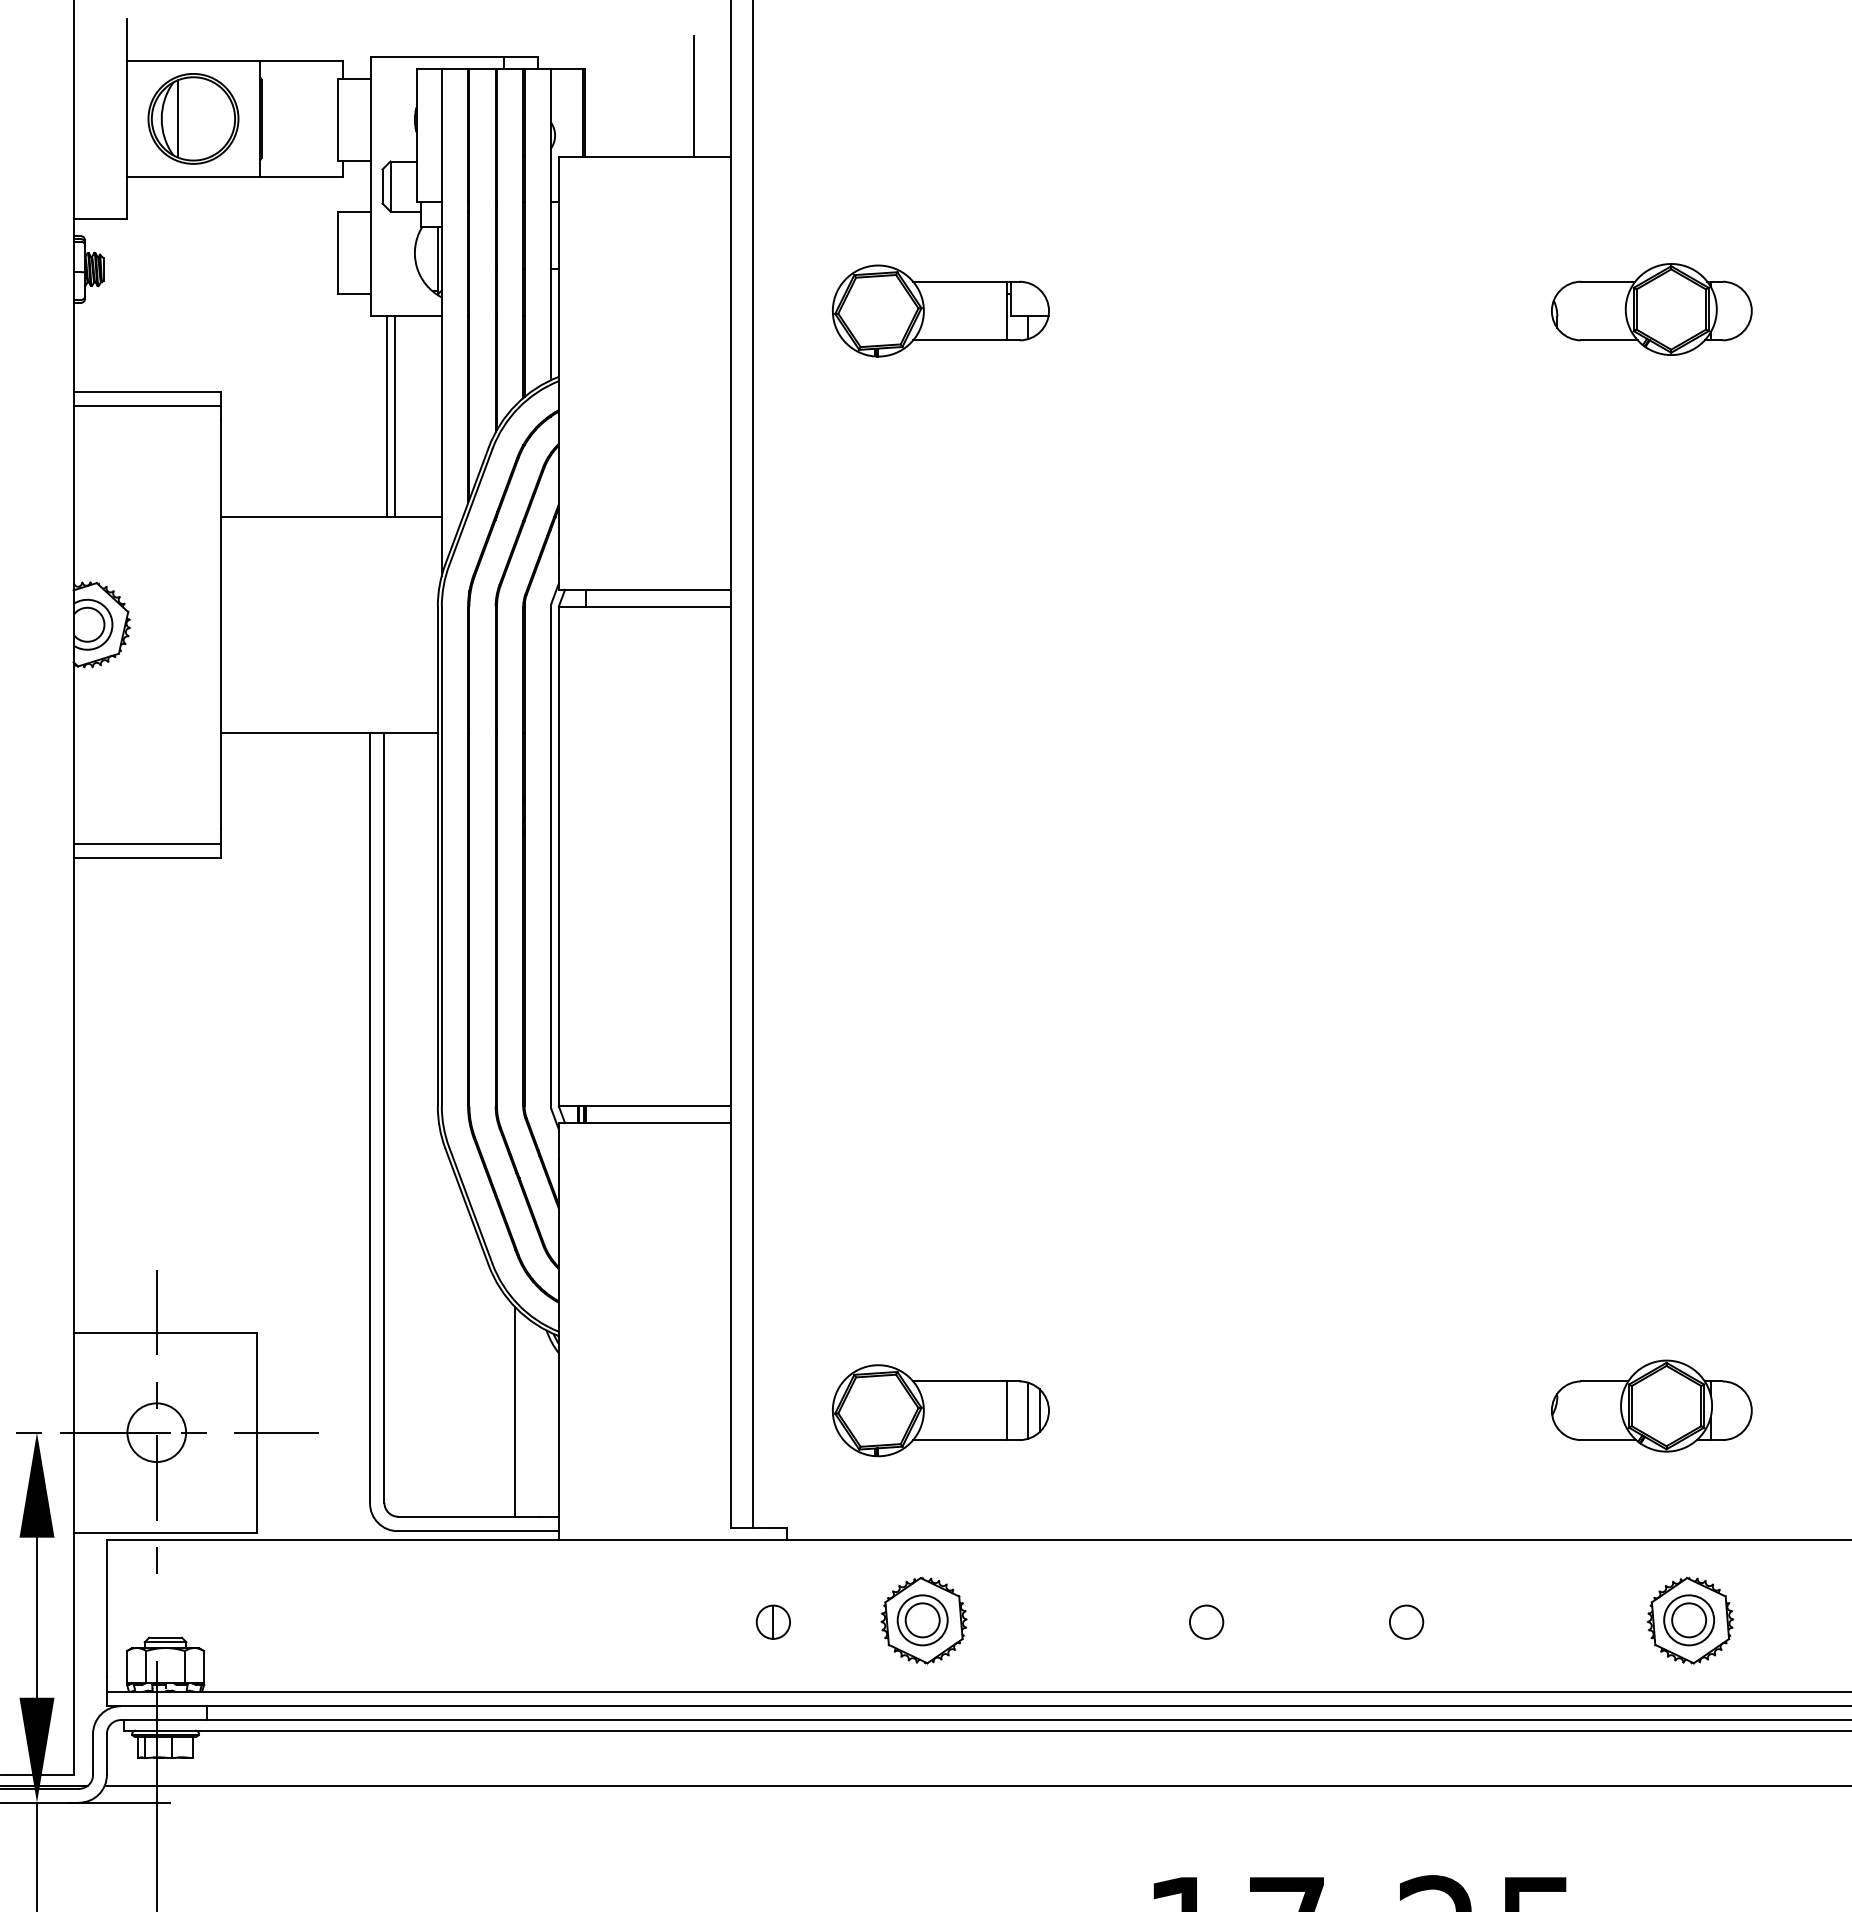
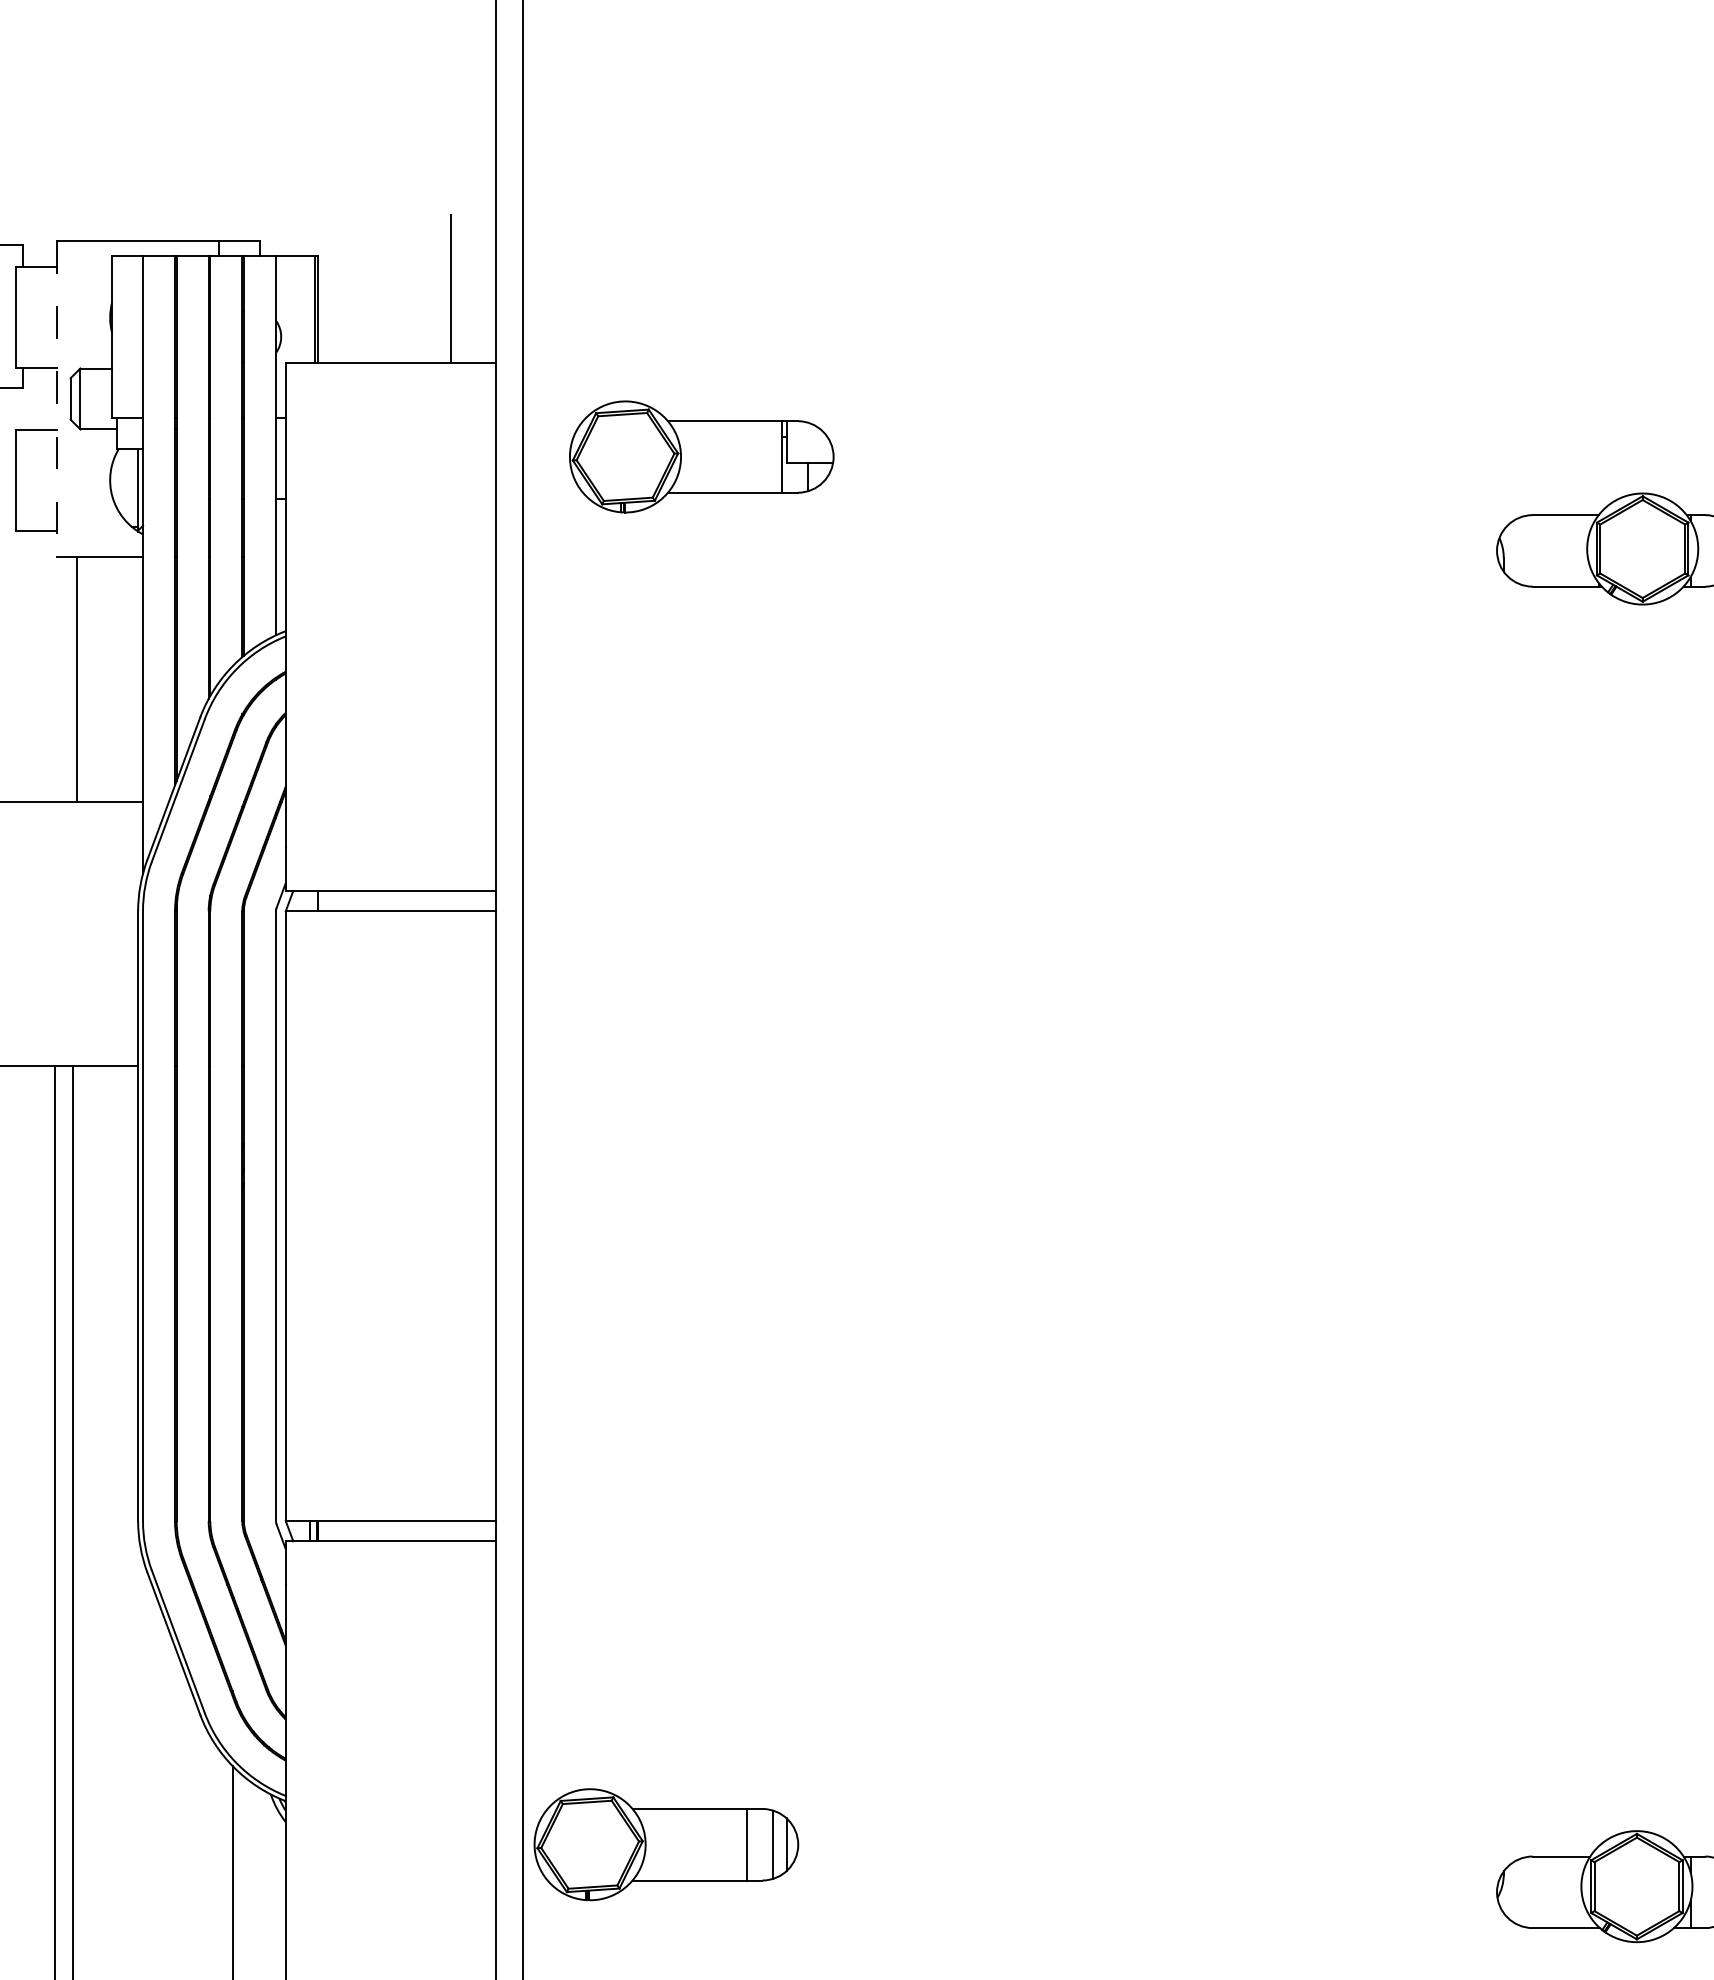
line: (371, 187) -> (57, 400), solid -> dashed
part: (940, 310) -> (701, 456), moved
line: (395, 415) -> (86, 678), removed
part: (940, 1410) -> (665, 1844), moved

